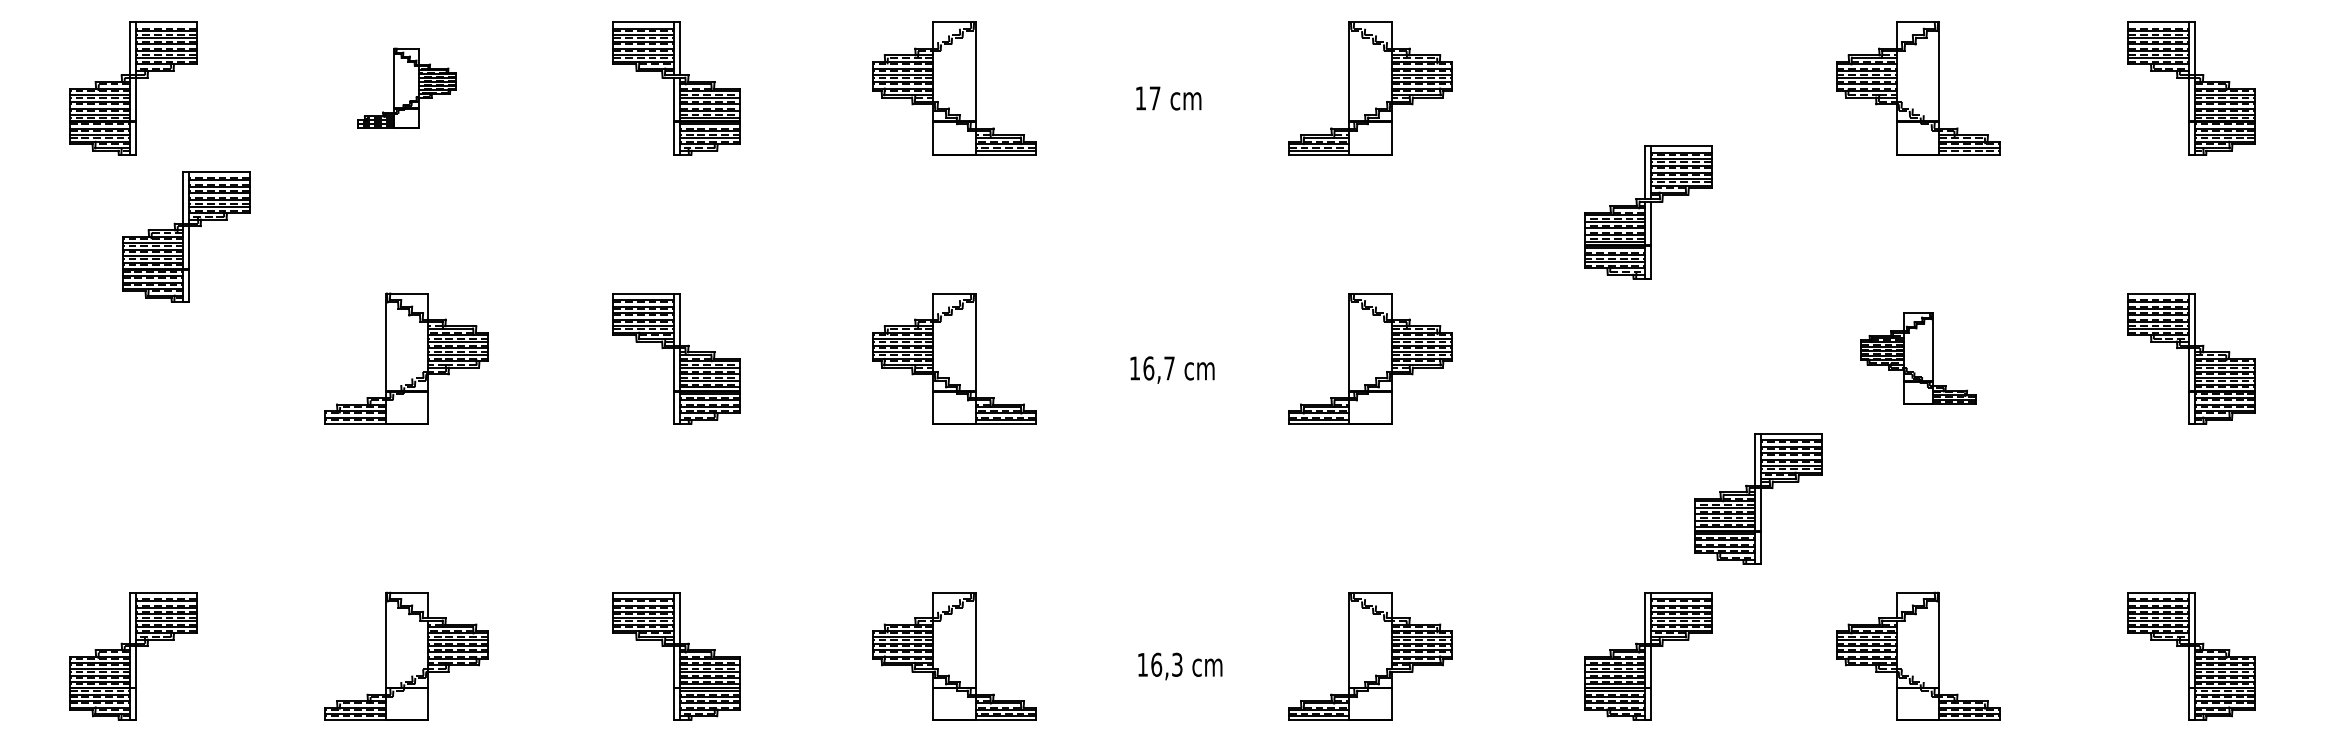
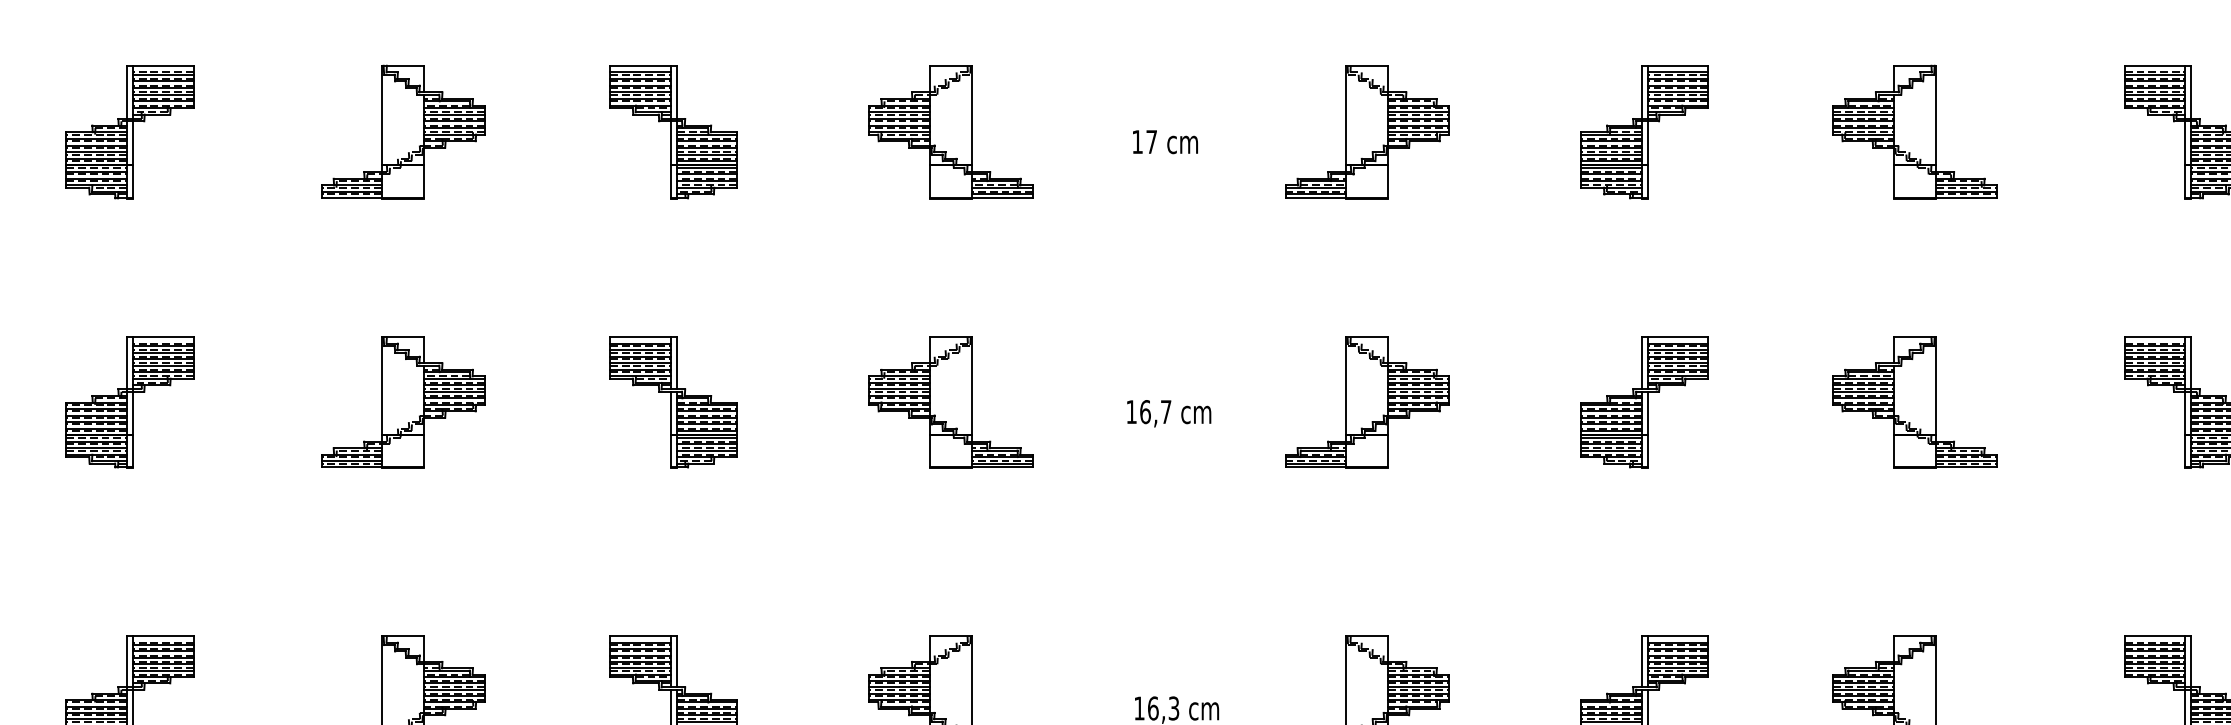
part: (406, 88) -> (403, 132), size x1.67
part: (1648, 212) -> (1645, 132), moved
part: (186, 236) -> (130, 402), moved
part: (1918, 358) -> (1915, 402), size x1.43
part: (1758, 498) -> (1645, 402), moved

